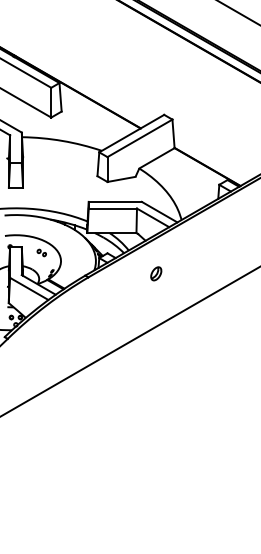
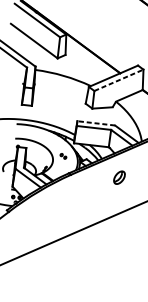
line: (140, 138) -> (119, 80), solid -> dashed
line: (115, 201) -> (96, 123), solid -> dashed
part: (41, 252) -> (63, 156), moved
part: (156, 273) -> (119, 177), size x1.4

